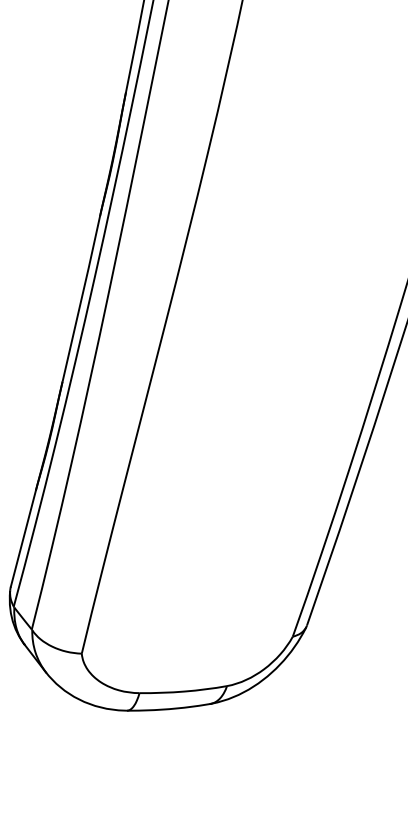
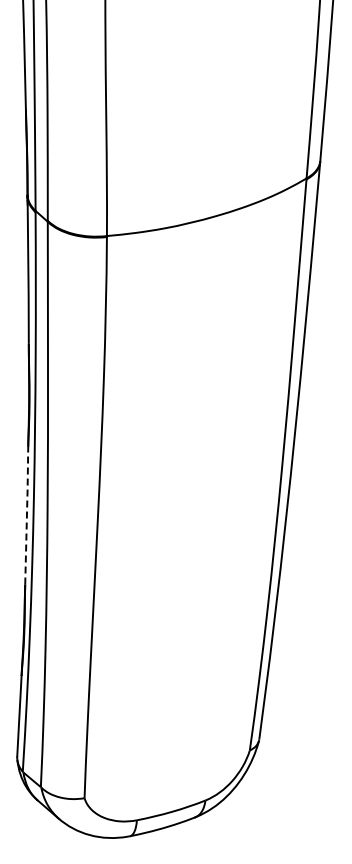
line: (81, 297) -> (26, 514), solid -> dashed

